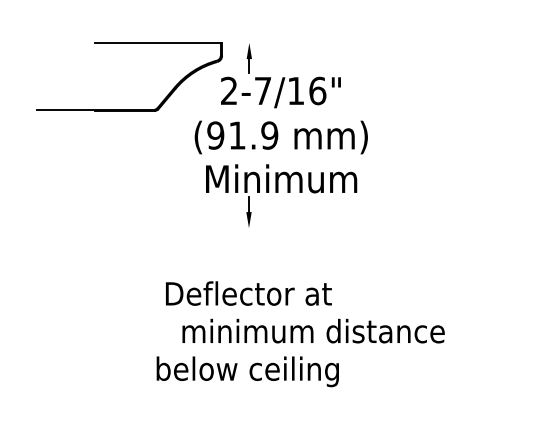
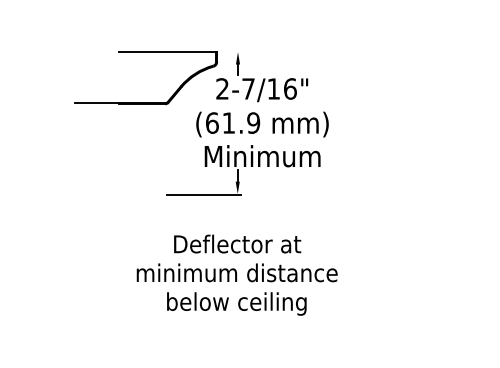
text: (214, 134) -> (211, 122), (91.9 -> (61.9
line: (205, 230) -> (204, 195), added
text: (312, 330) -> (236, 272), moved

